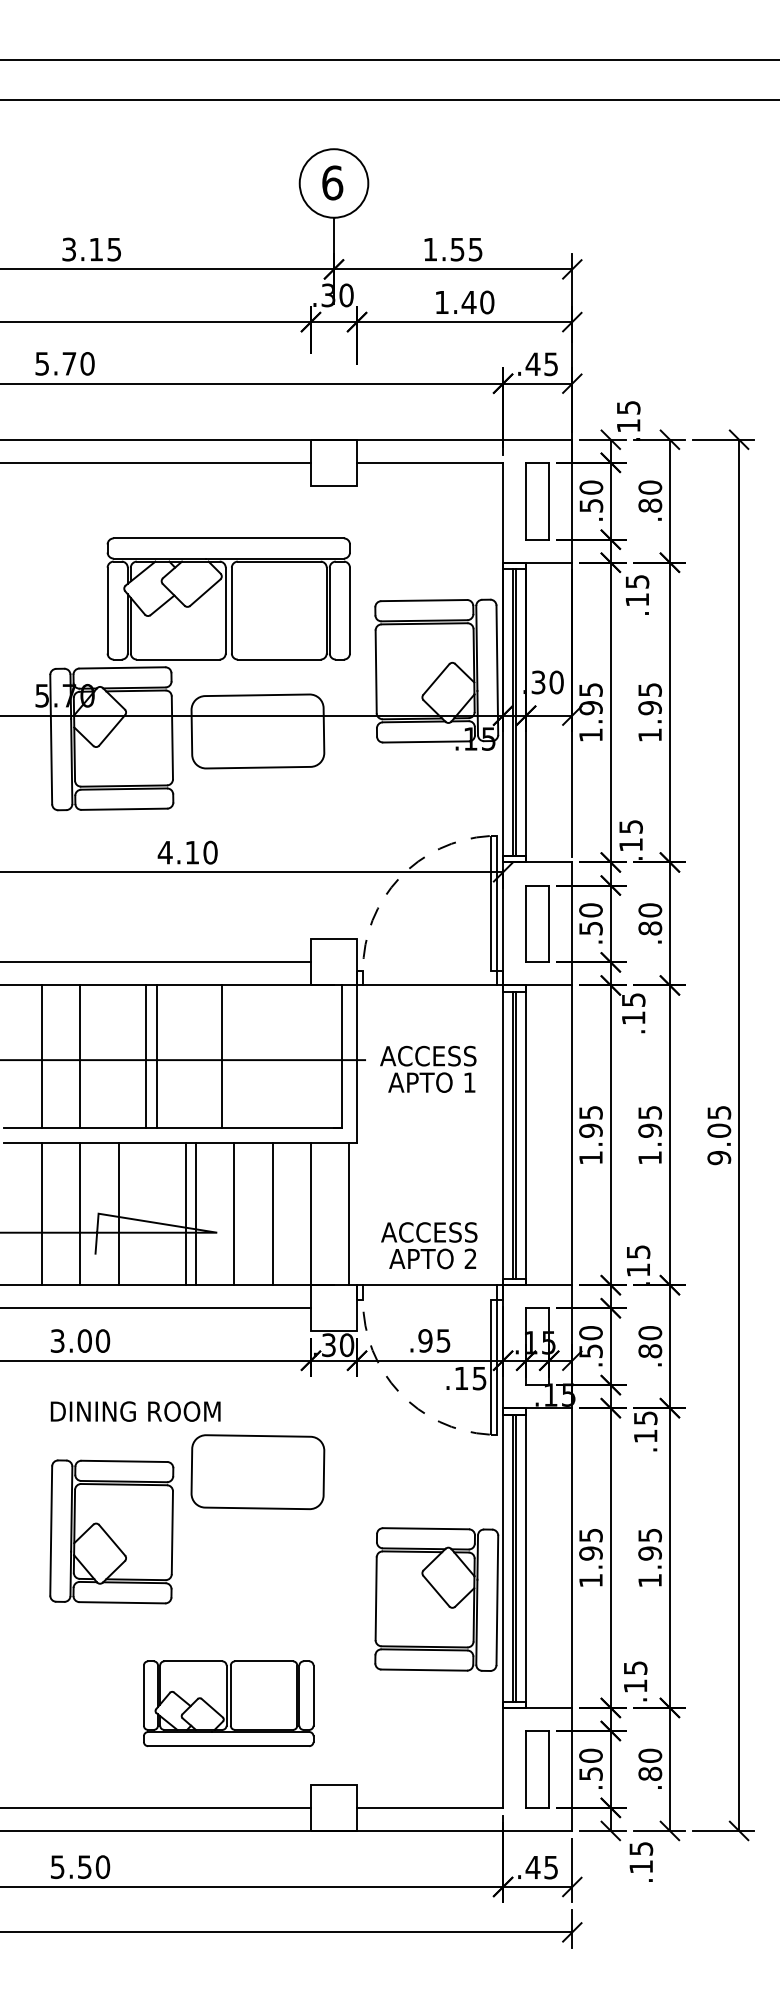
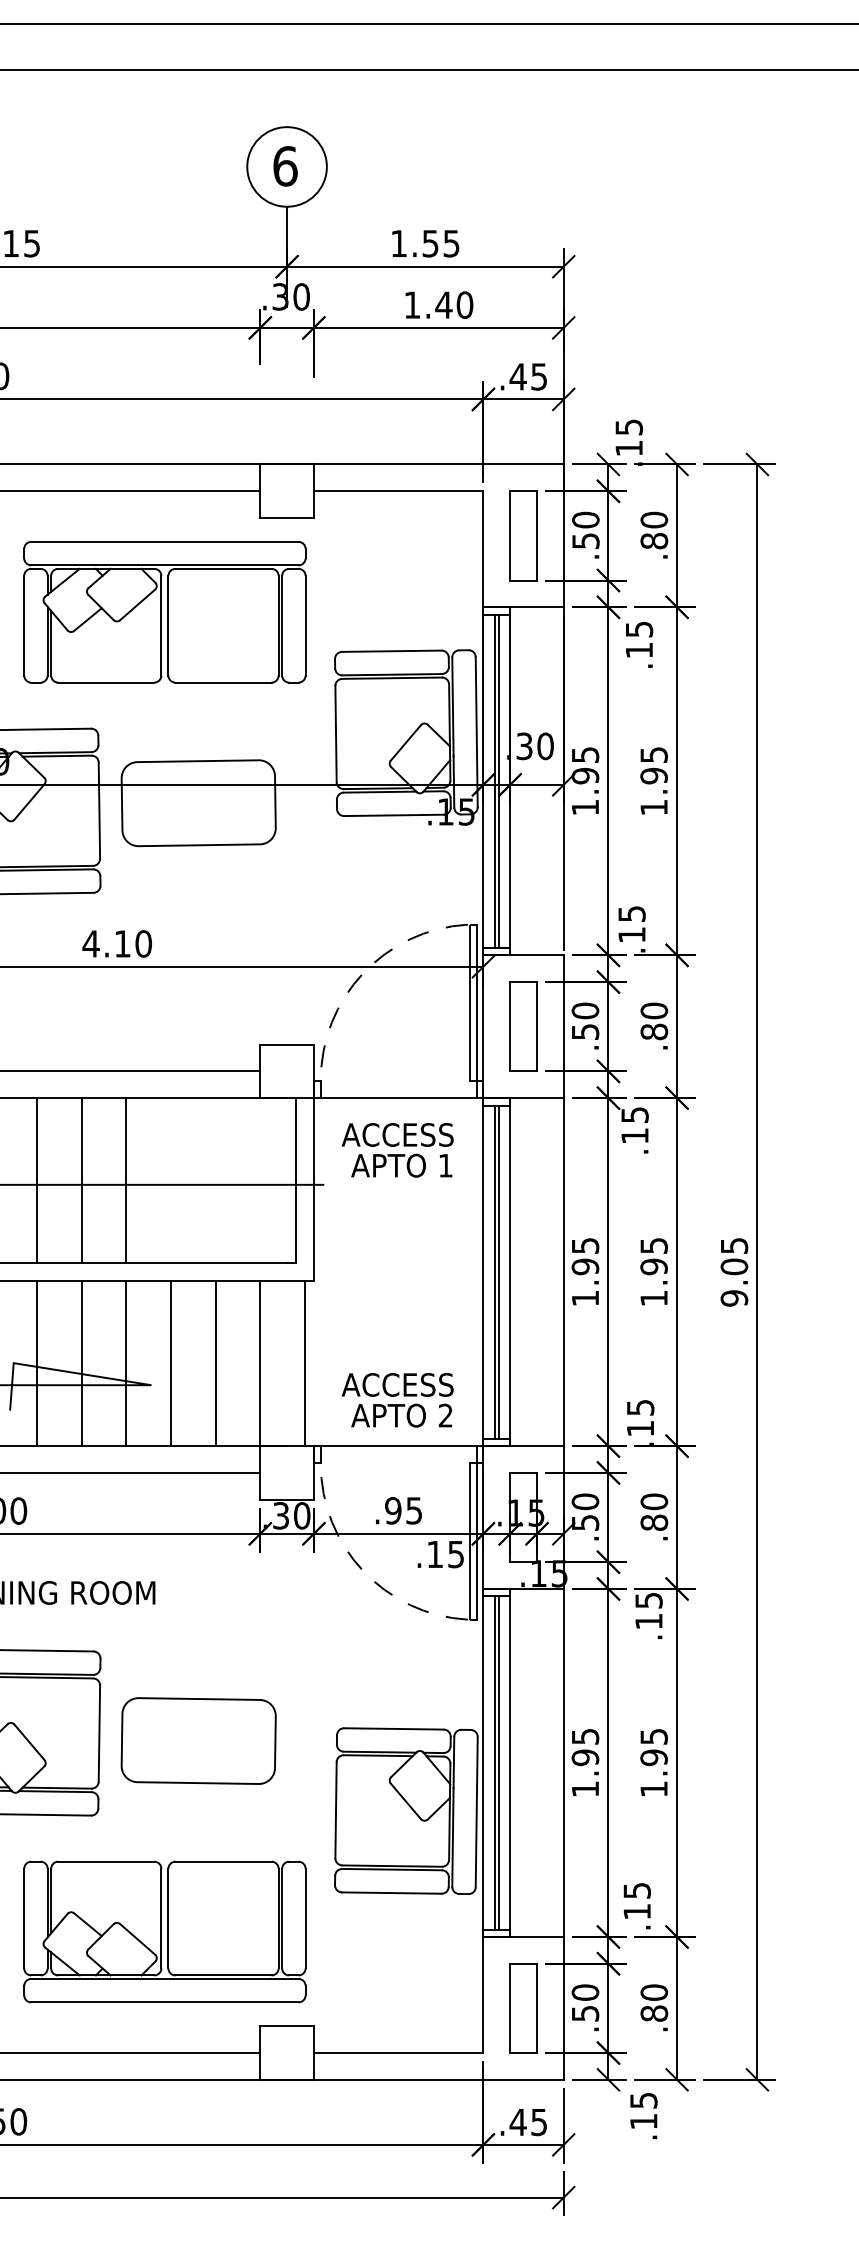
part: (228, 598) -> (164, 611), moved
line: (145, 1056) -> (36, 1180), moved
line: (221, 1056) -> (126, 1180), moved
text: (428, 1068) -> (397, 1149), moved
line: (186, 1214) -> (82, 1364), moved
part: (257, 1472) -> (198, 1741), moved
part: (228, 1703) -> (164, 1931), size x1.43

